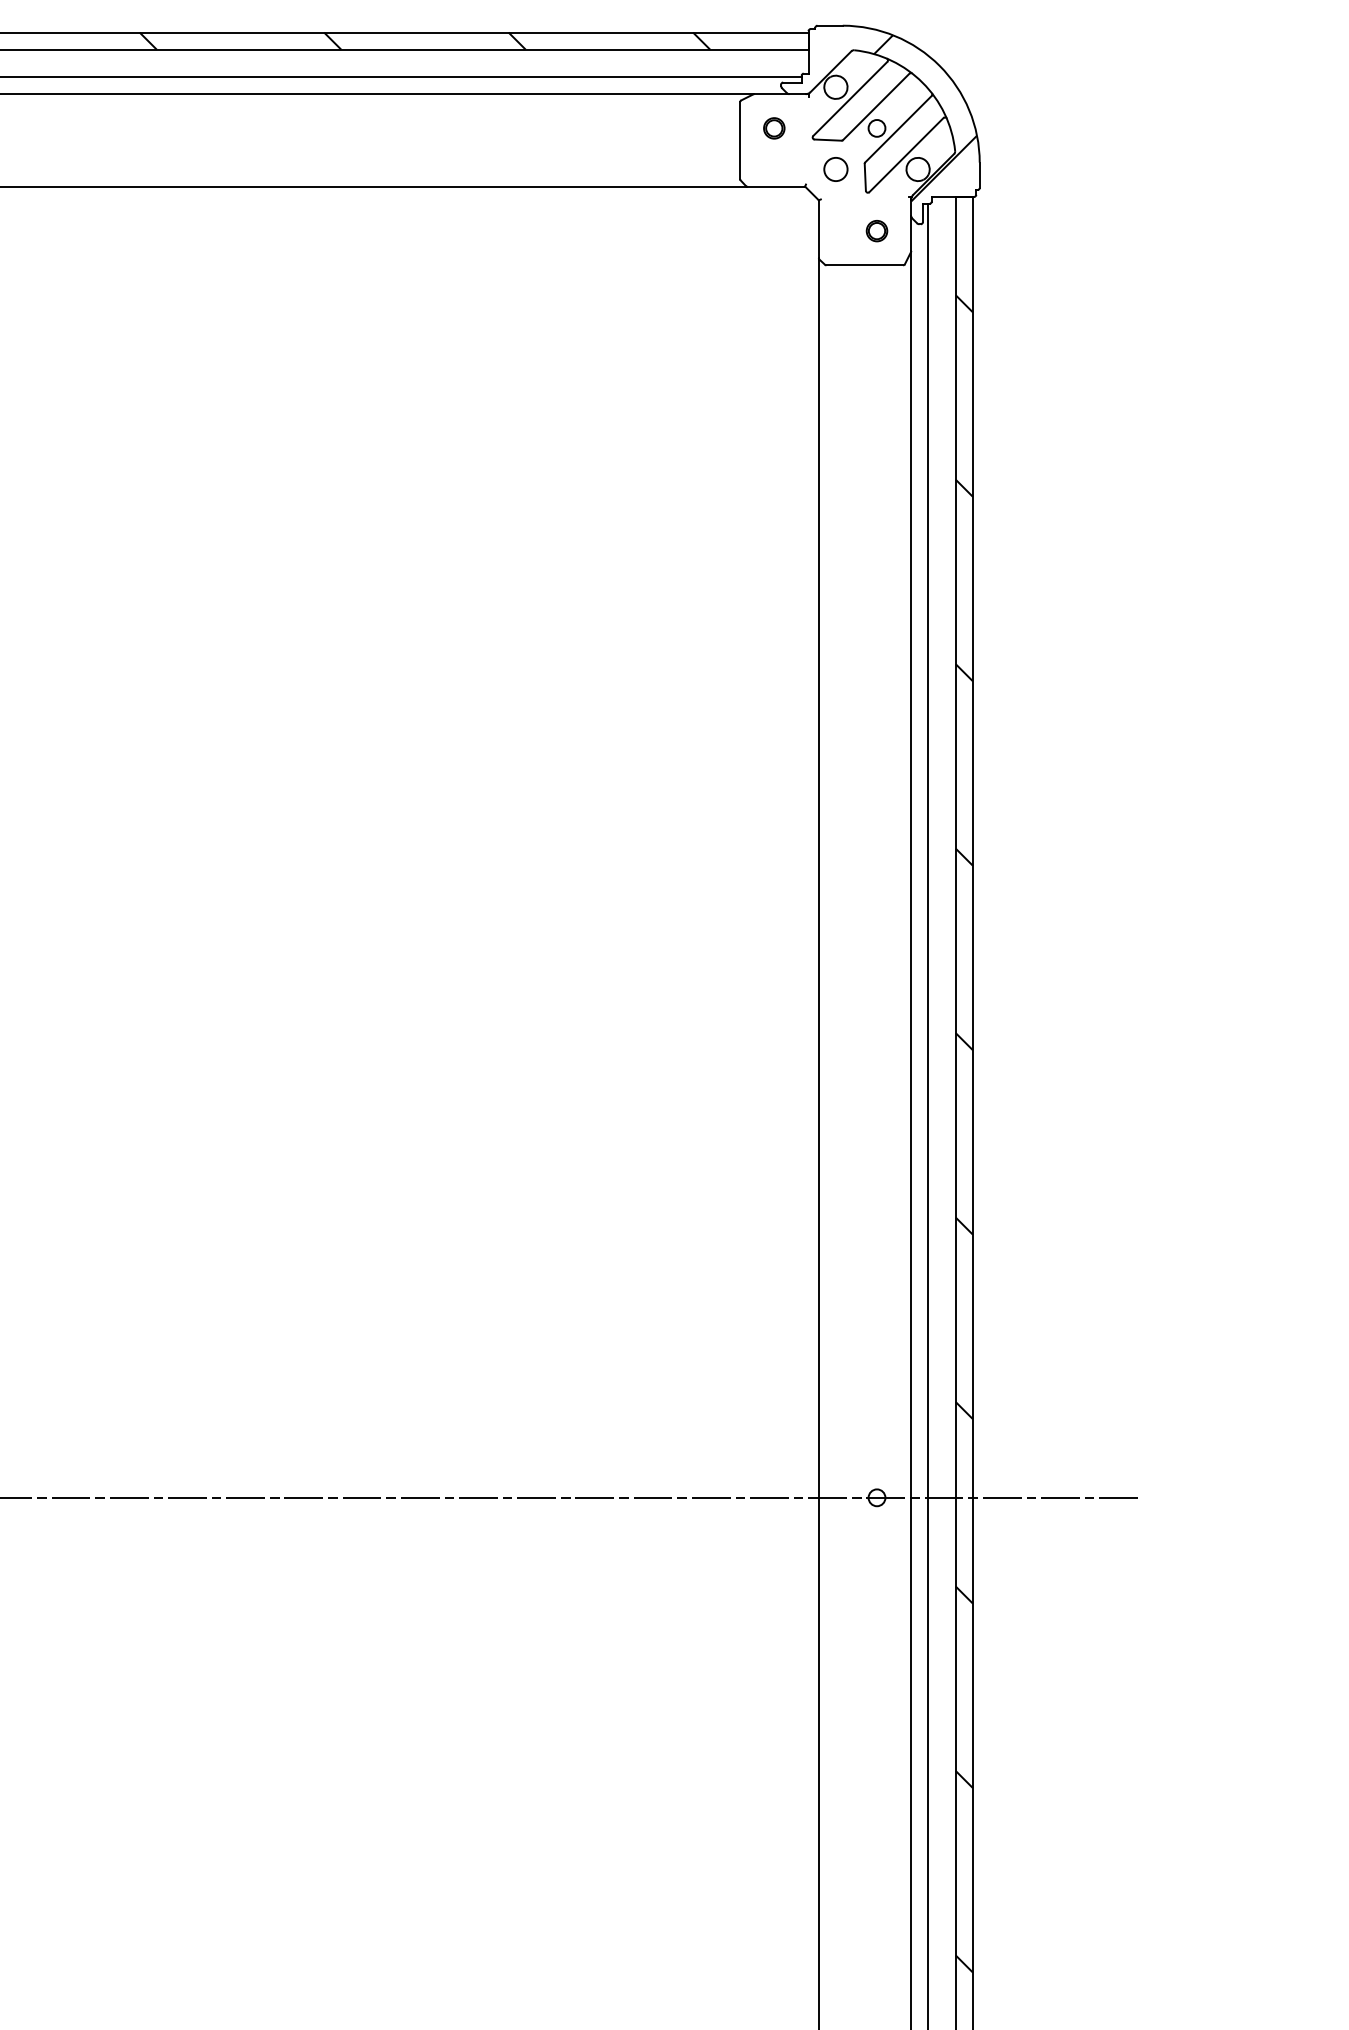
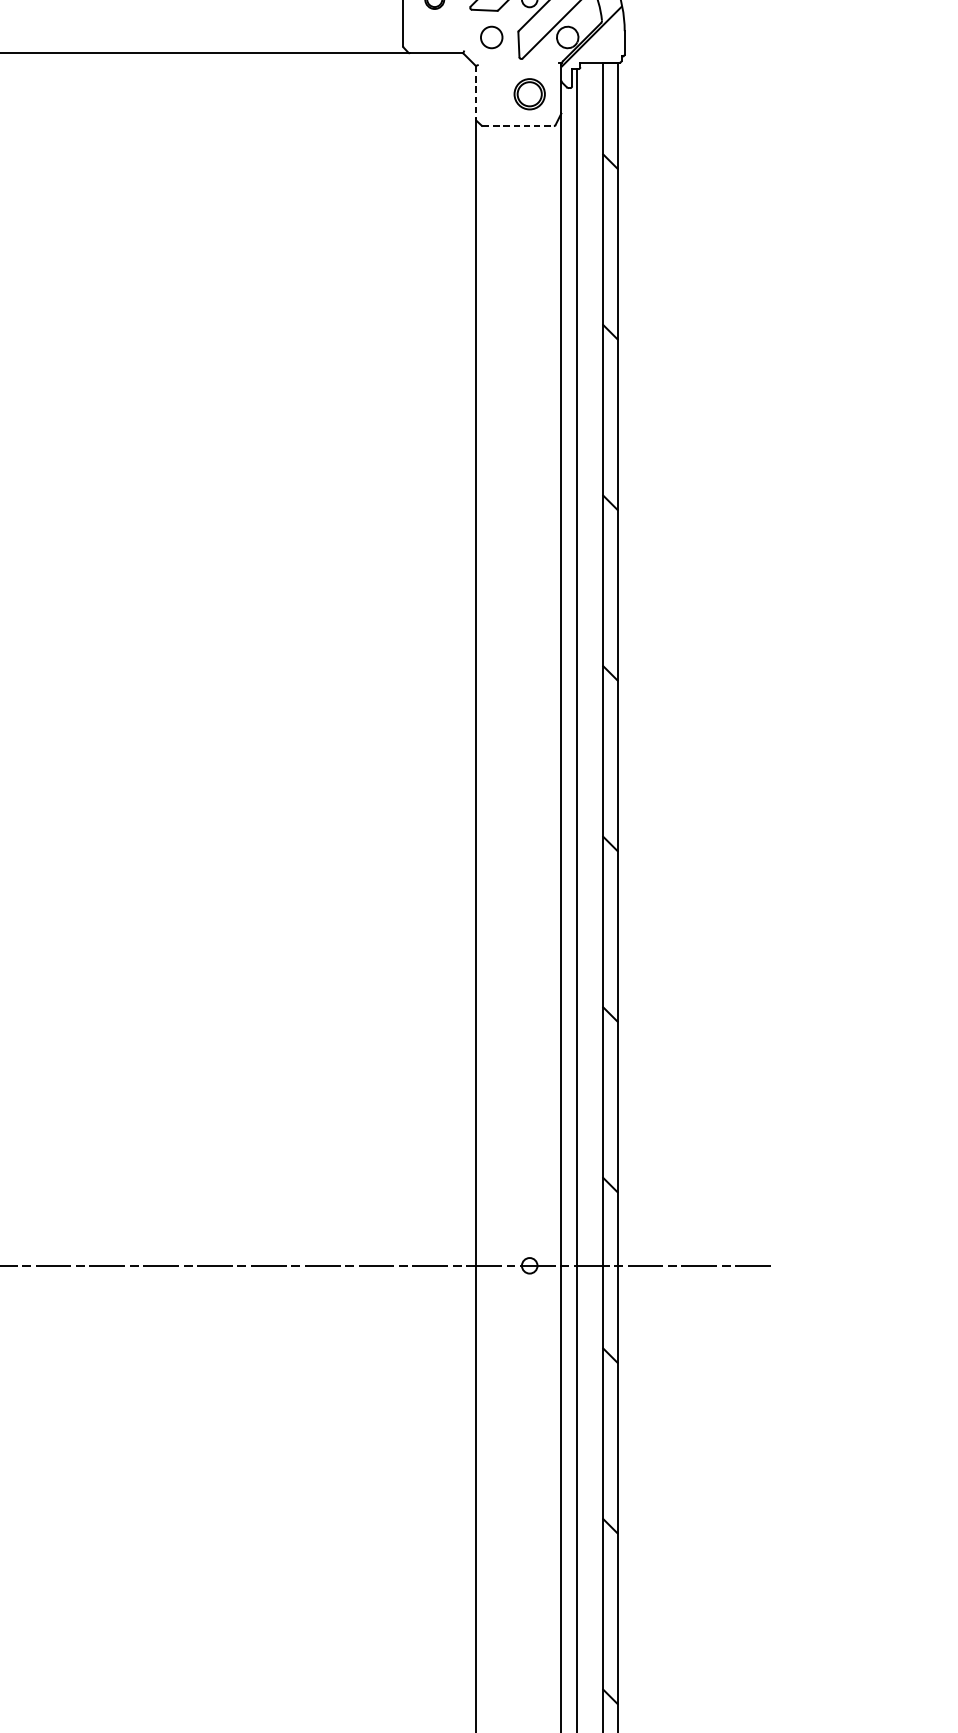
line: (818, 229) -> (475, 92), solid -> dashed
part: (876, 231) -> (529, 94), size x1.6
line: (865, 265) -> (519, 126), solid -> dashed

